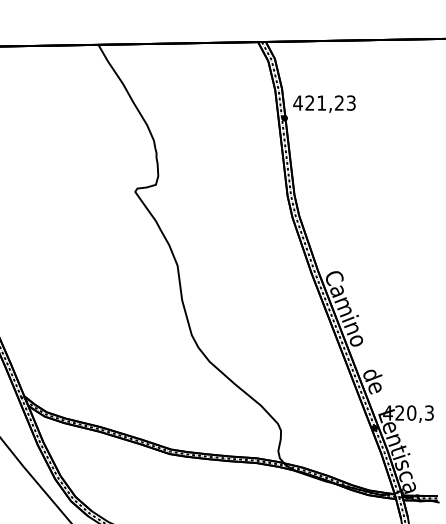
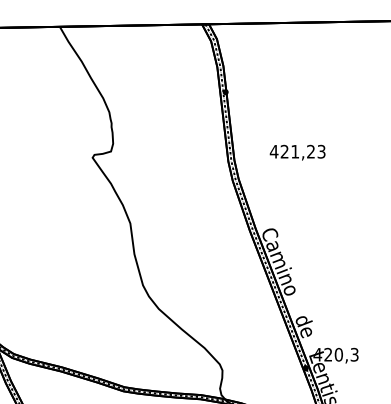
text: (324, 103) -> (297, 152), moved

